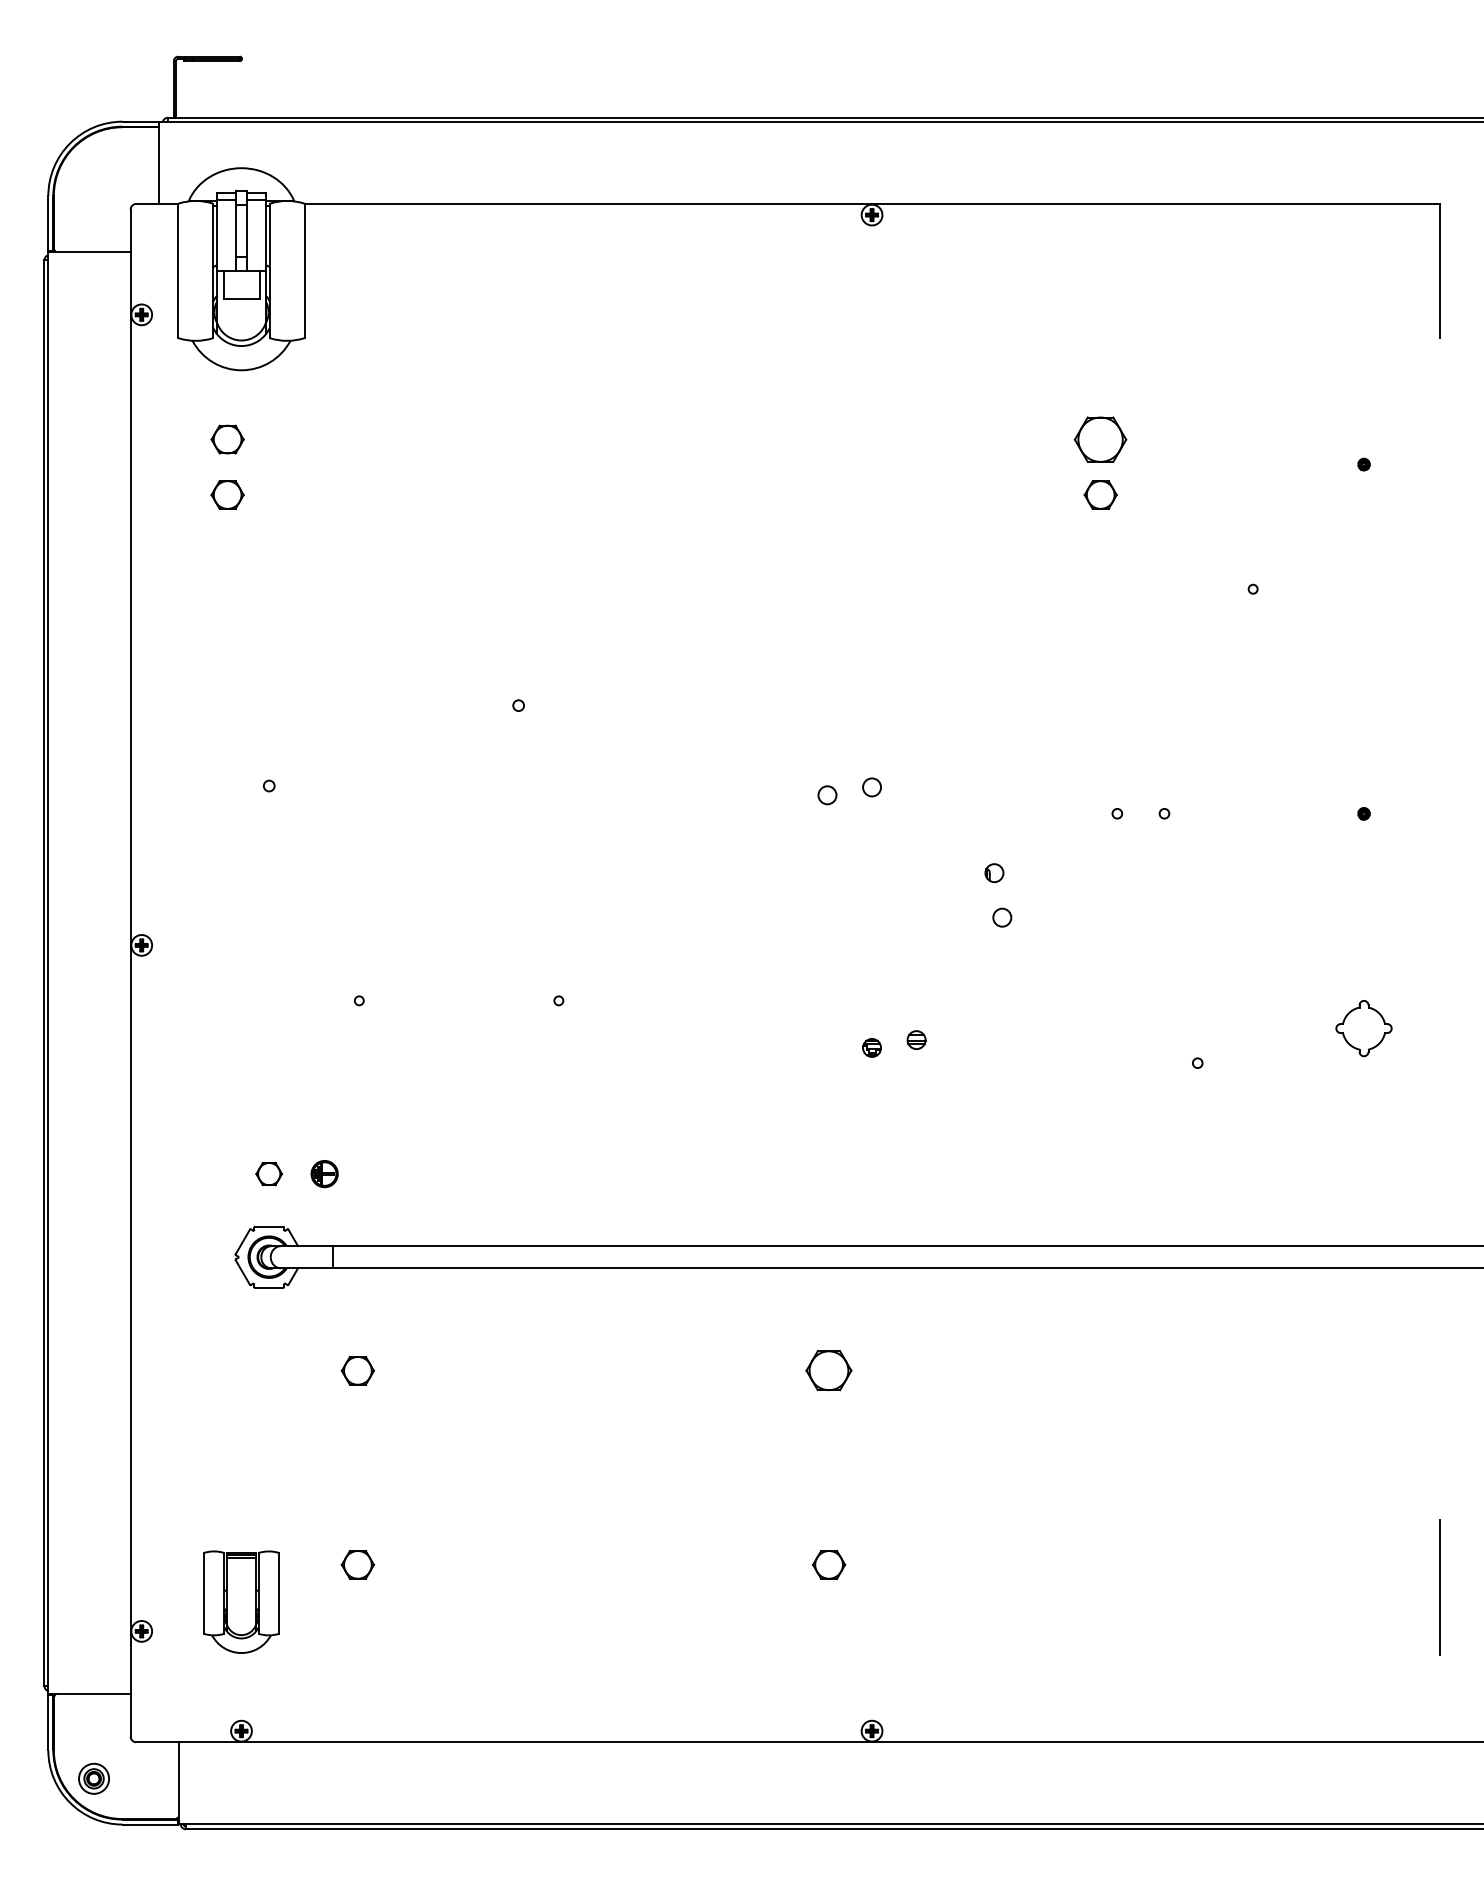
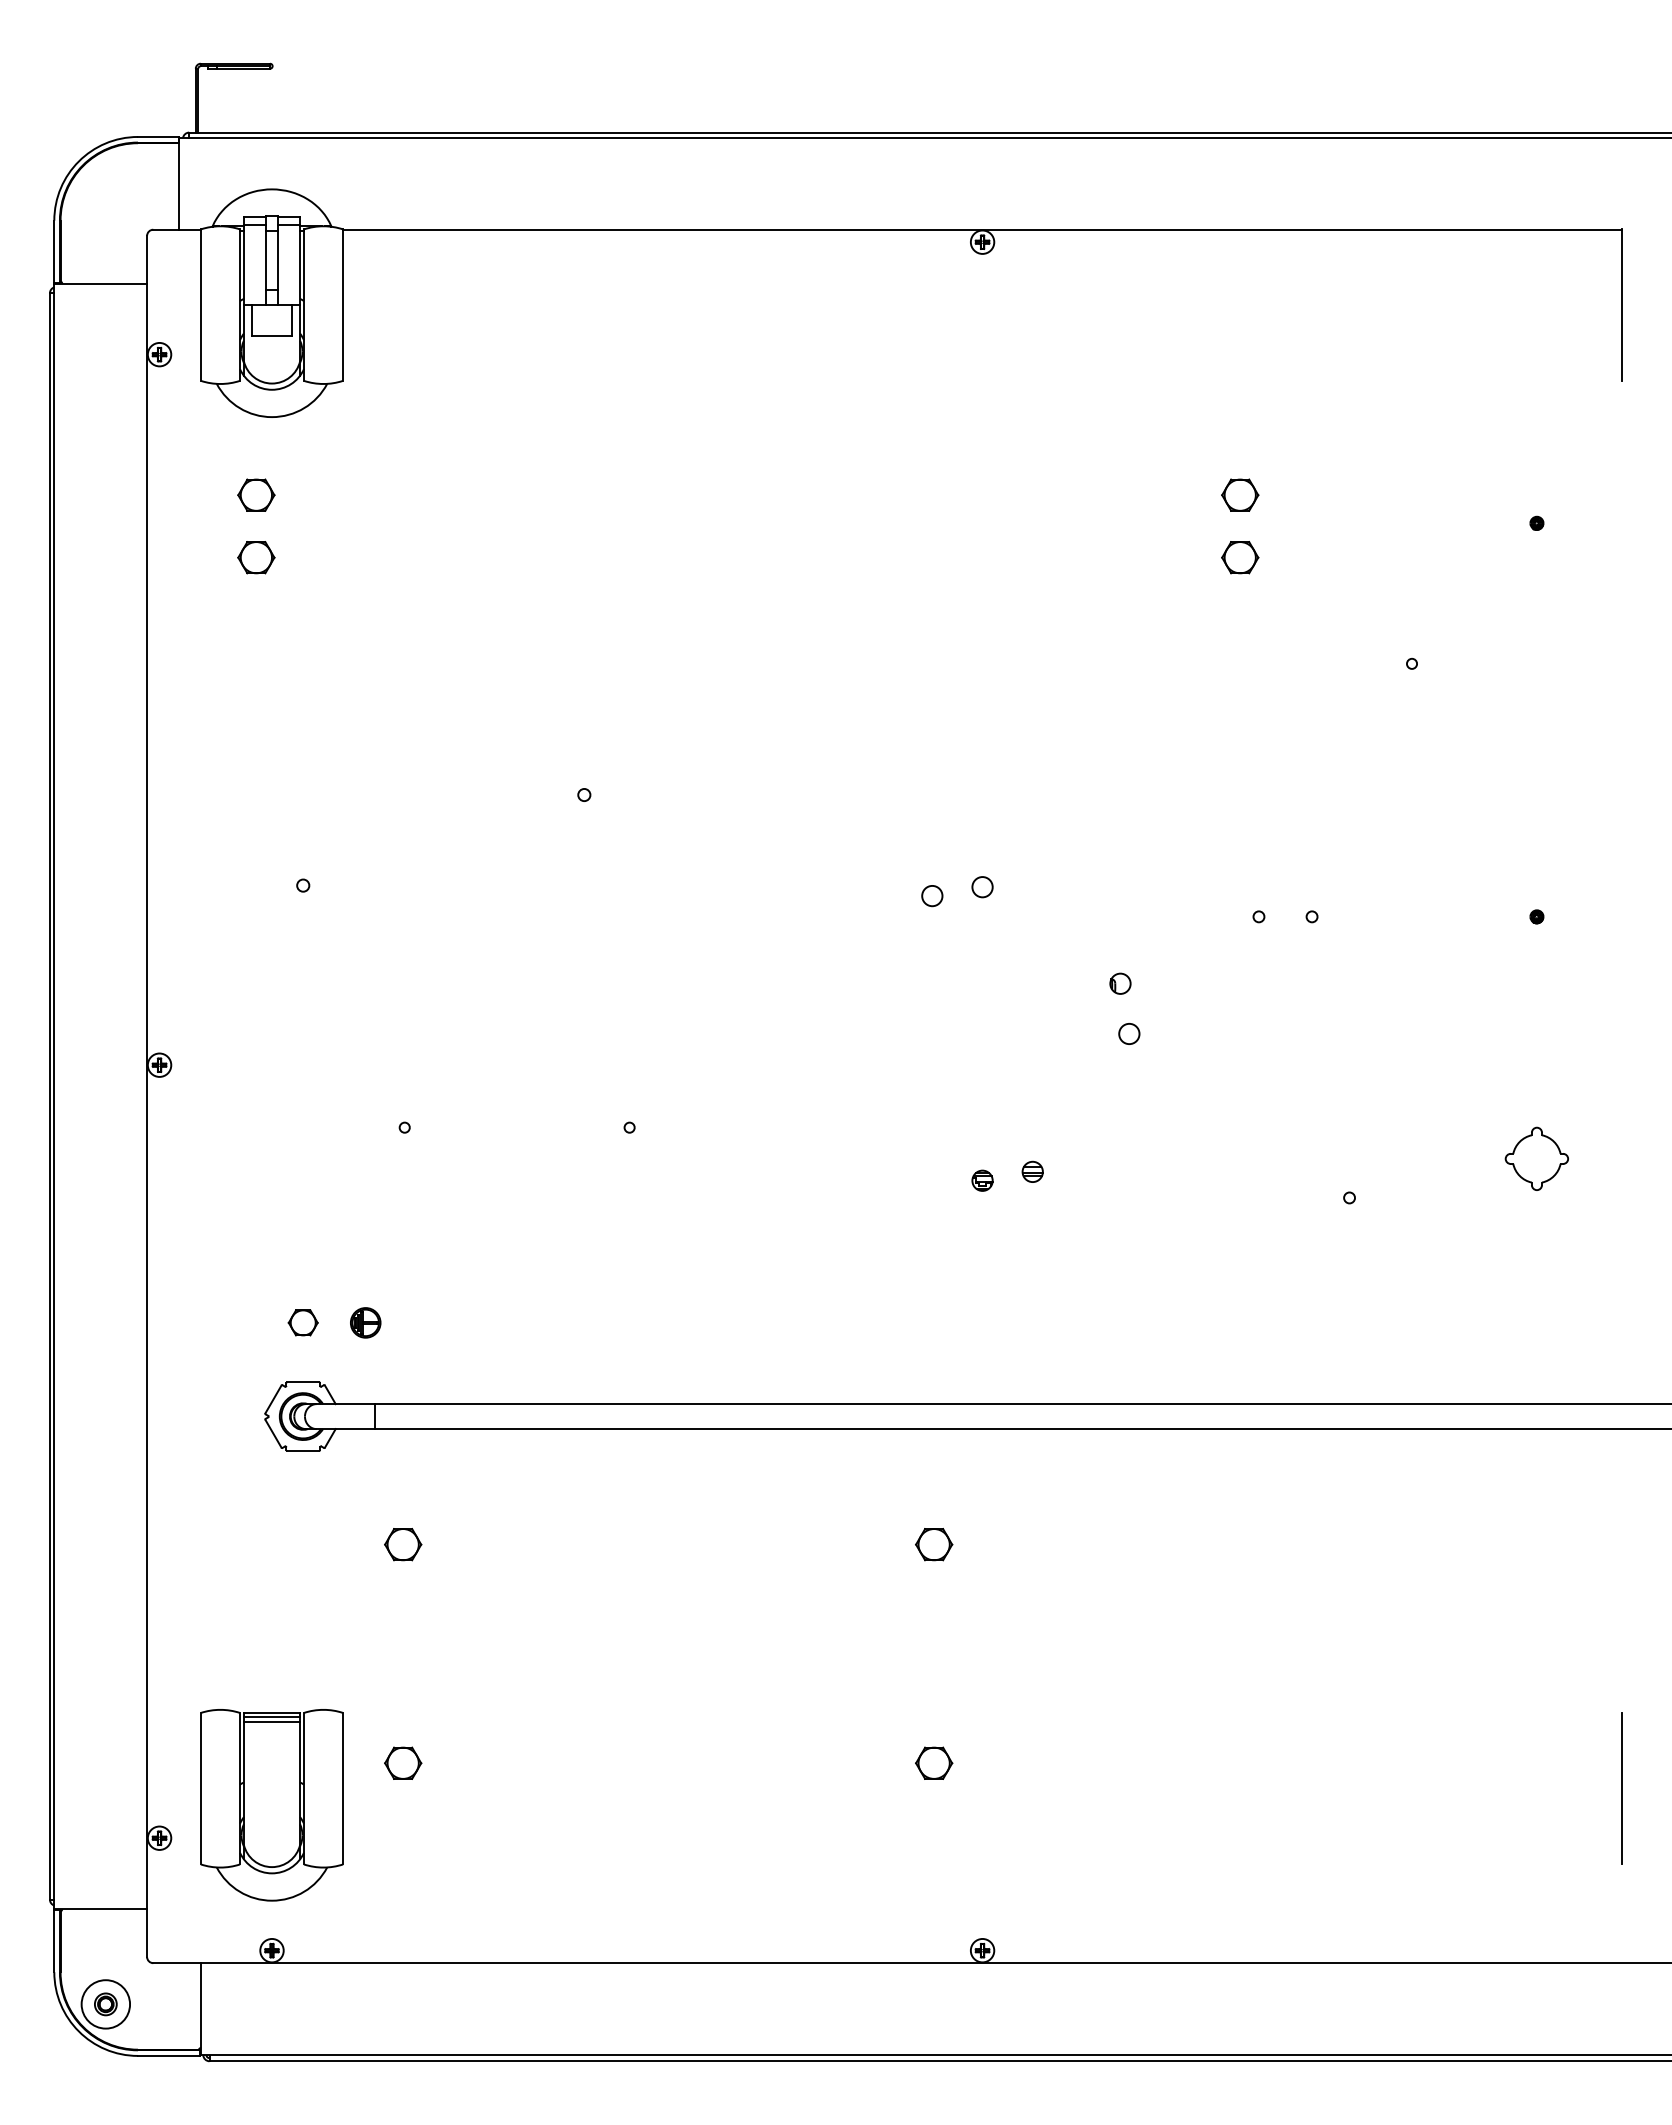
part: (1100, 438) -> (1240, 494), size x0.62
part: (829, 1370) -> (934, 1544), size x0.71
part: (241, 1602) -> (271, 1805), size x1.67
circle: (93, 1778) -> (105, 2004), size x1.43

